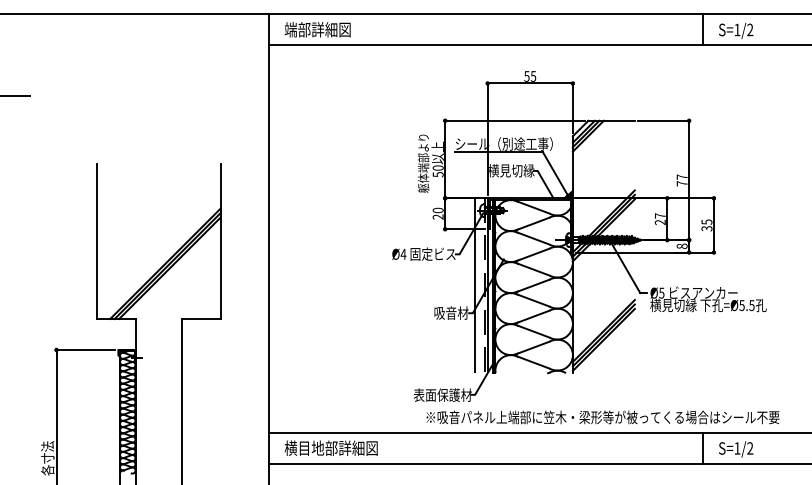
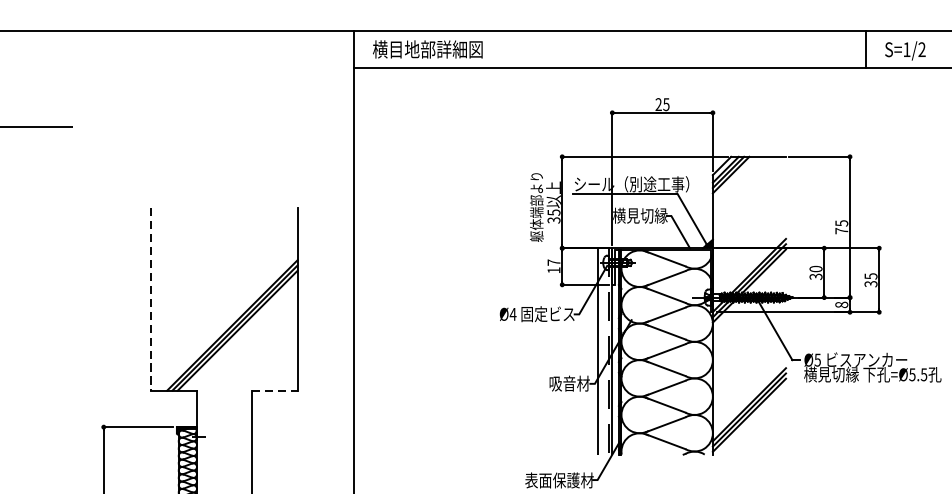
text: (330, 29) -> (426, 49), 端部詳細図 -> 横目地部詳細図
text: (526, 76) -> (658, 104), 55 -> 25
text: (437, 170) -> (553, 215), 50 -> 35
text: (681, 176) -> (840, 222), 77 -> 75
text: (437, 213) -> (553, 266), 20 -> 17
text: (659, 219) -> (815, 273), 27 -> 30
line: (96, 241) -> (150, 299), solid -> dashed
line: (201, 318) -> (274, 390), solid -> dashed

